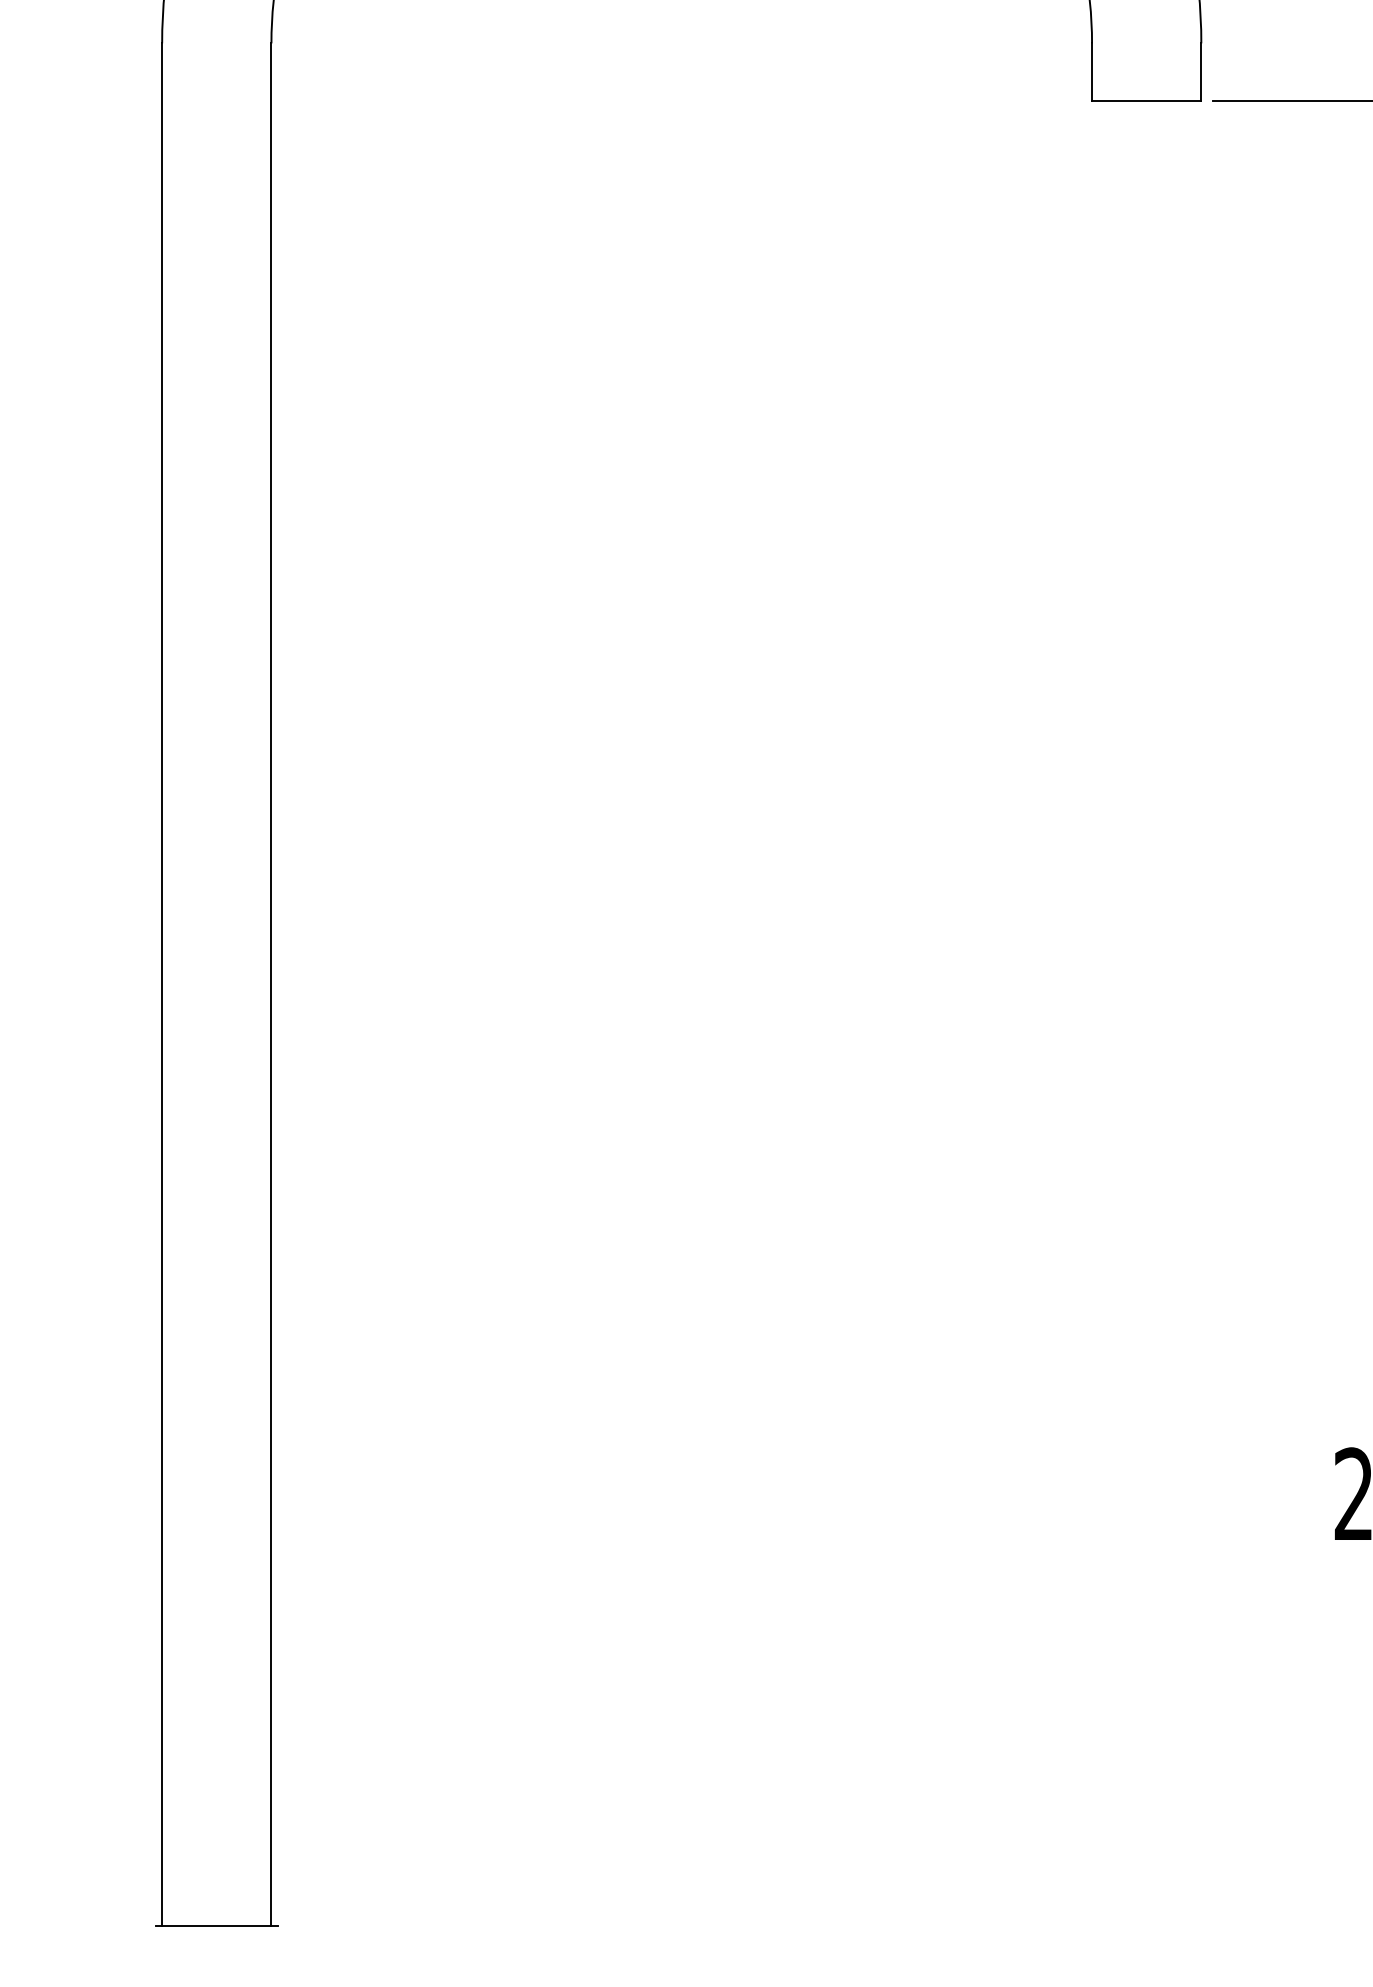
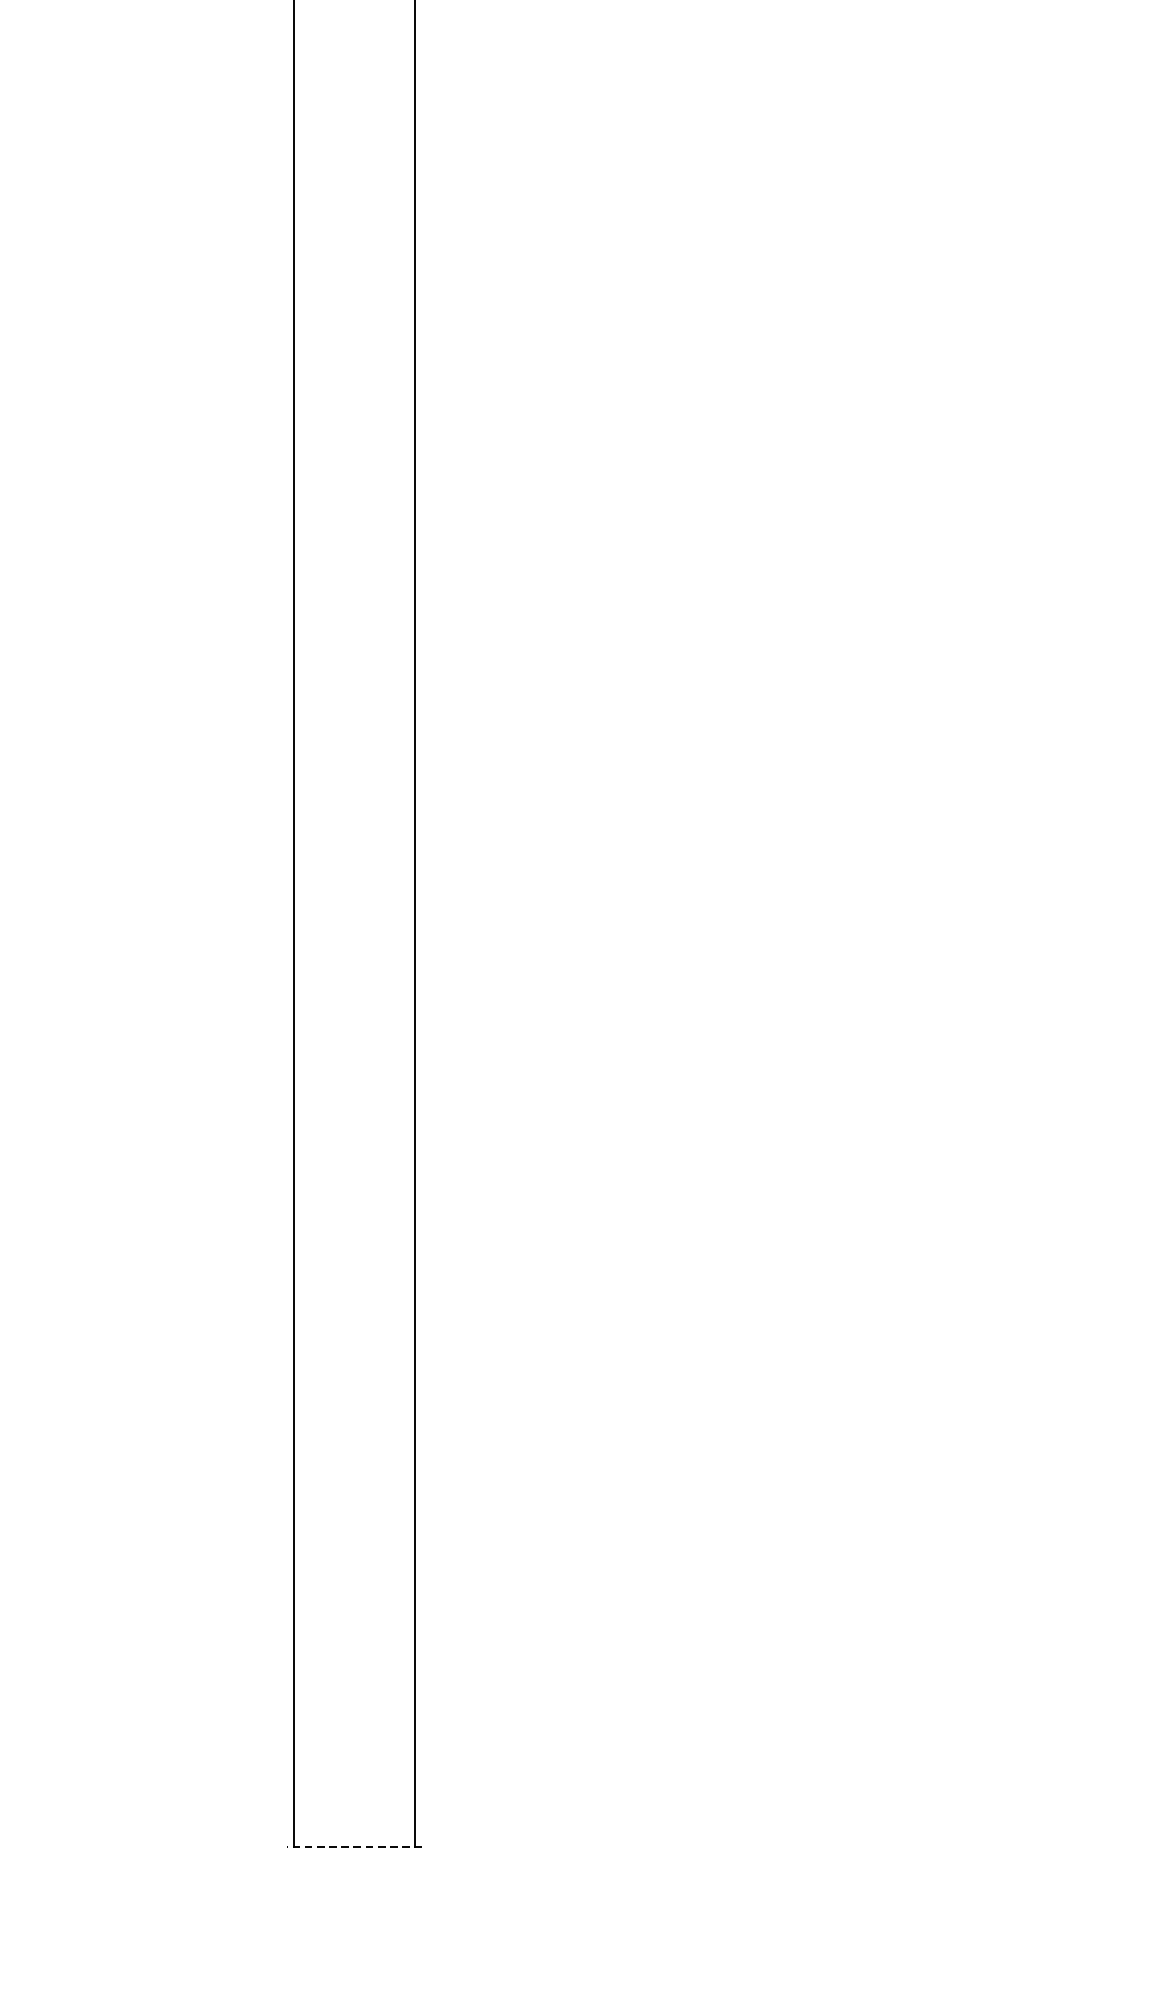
line: (216, 1926) -> (354, 1847), solid -> dashed

